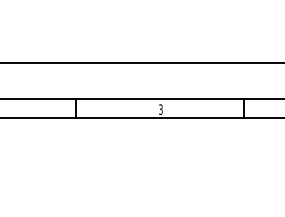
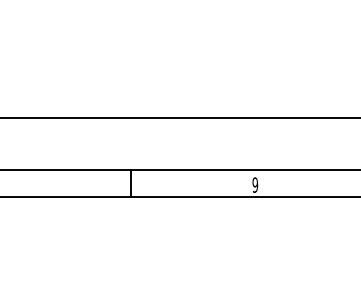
text: (160, 109) -> (254, 184), 3 -> 9

